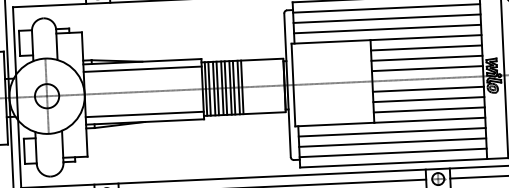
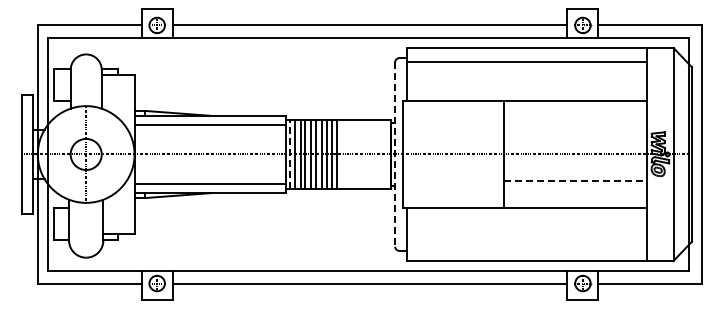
line: (386, 18) -> (526, 74), removed
line: (387, 29) -> (526, 88), removed
line: (426, 47) -> (575, 114), removed
line: (426, 57) -> (575, 127), removed
line: (427, 68) -> (575, 141), removed
line: (287, 85) -> (395, 154), solid -> dashed
line: (206, 89) -> (290, 154), solid -> dashed
line: (428, 89) -> (575, 167), removed
line: (429, 99) -> (576, 181), solid -> dashed
line: (429, 110) -> (575, 194), removed
line: (392, 132) -> (526, 220), removed
line: (392, 142) -> (526, 234), removed
line: (393, 153) -> (526, 247), removed

